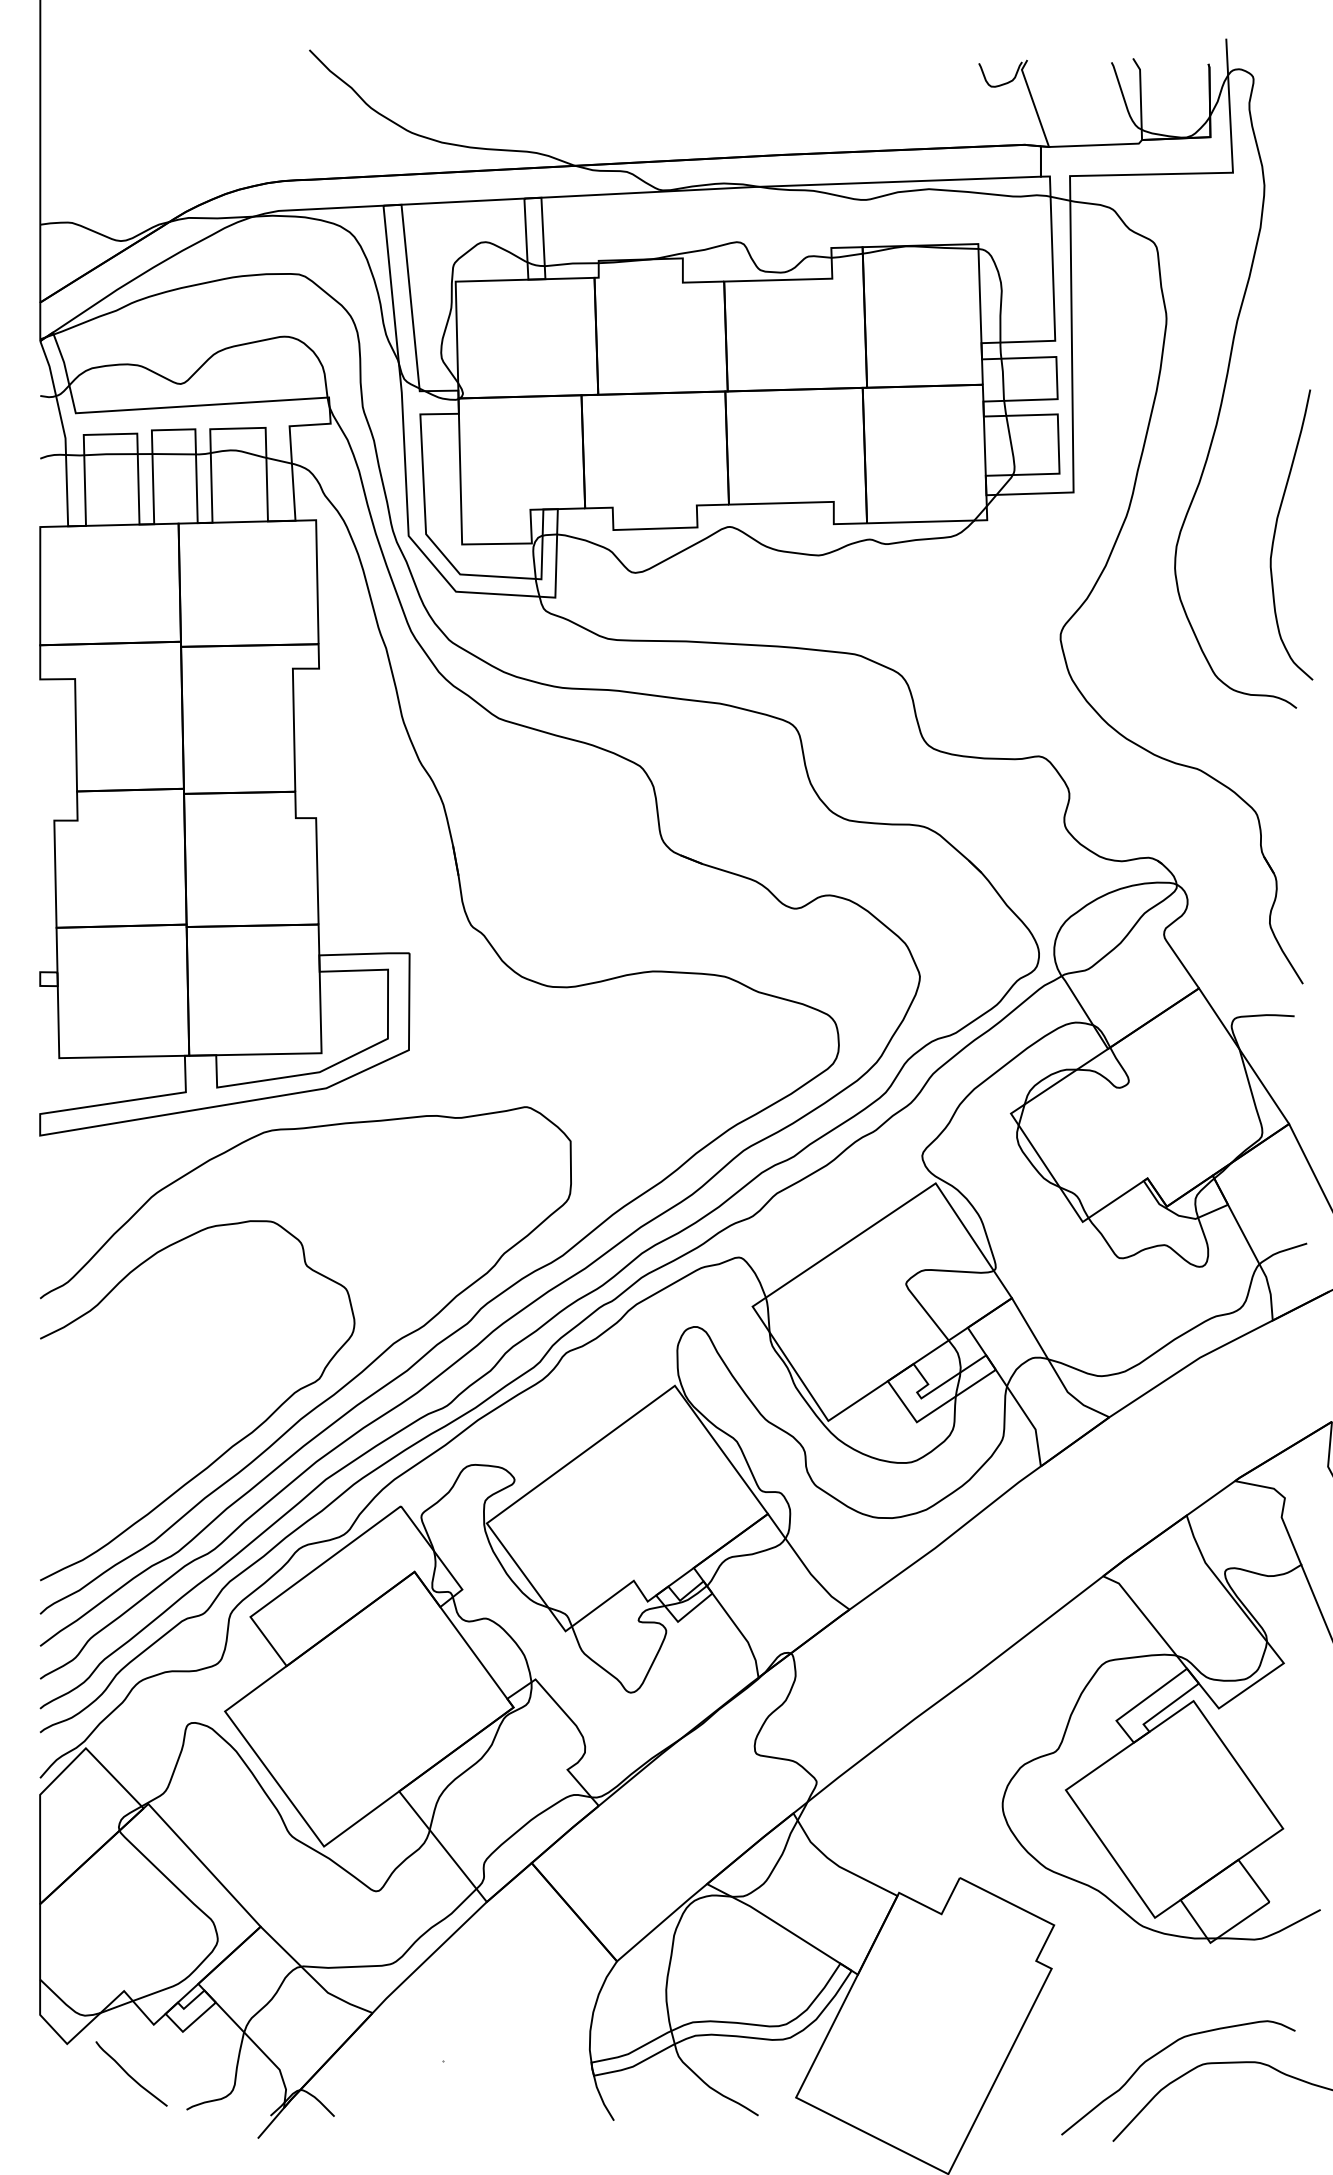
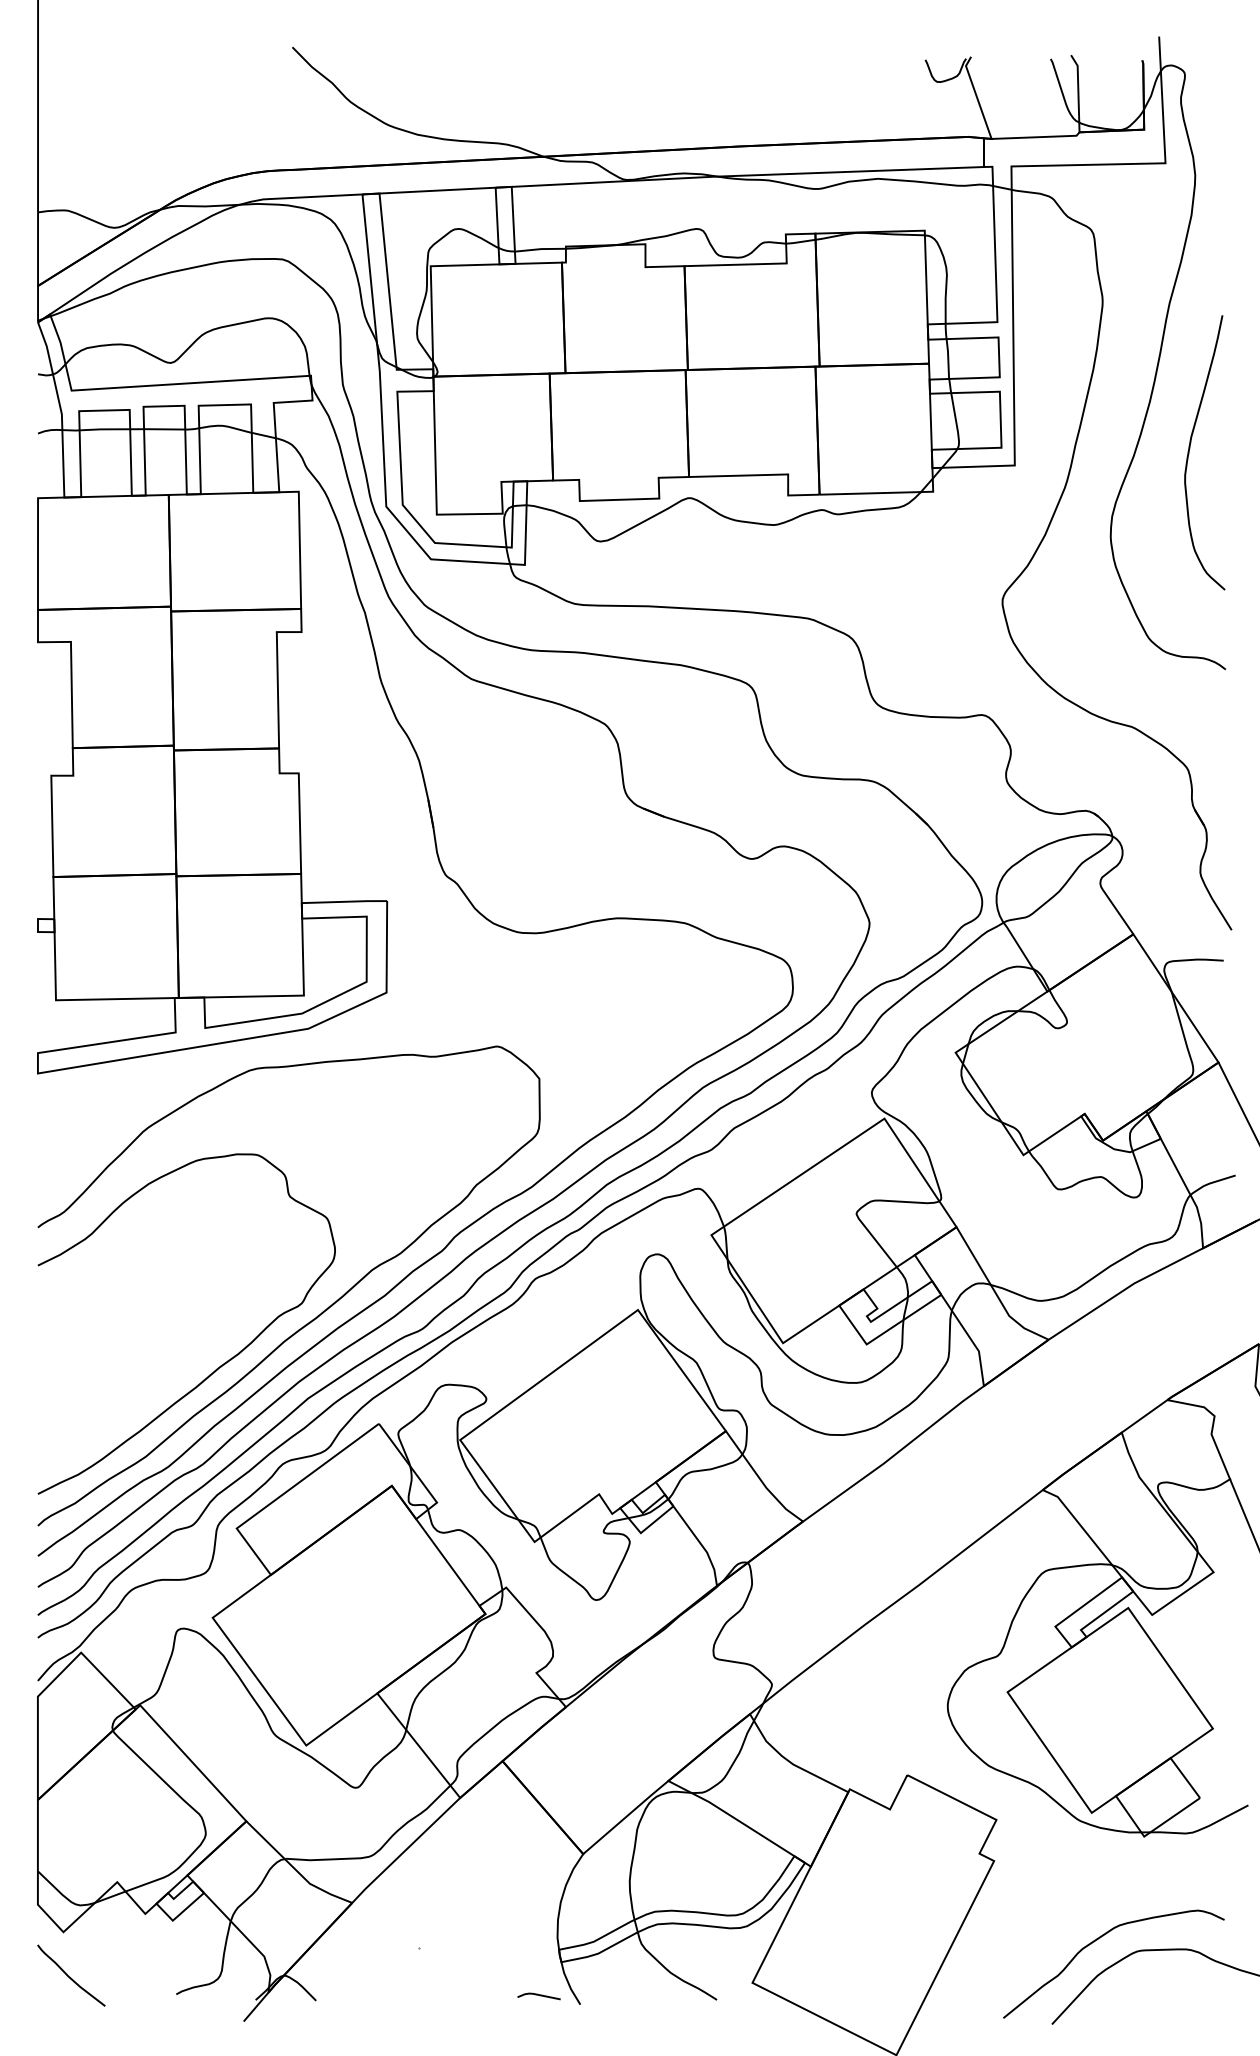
curve: (1276, 529) -> (1190, 447), moved
curve: (129, 2074) -> (69, 1976), moved
line: (570, 2111) -> (539, 1995), added

